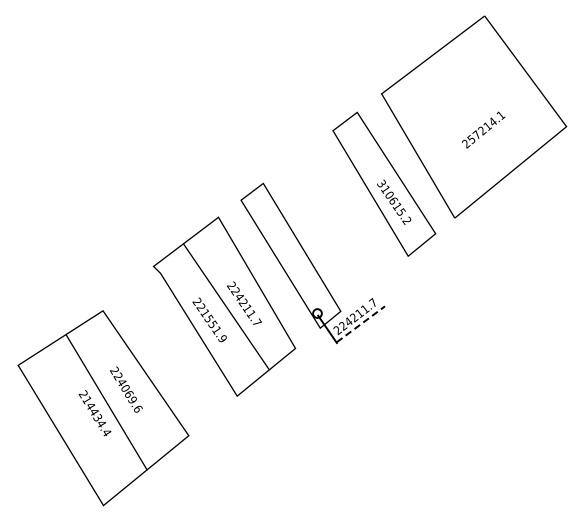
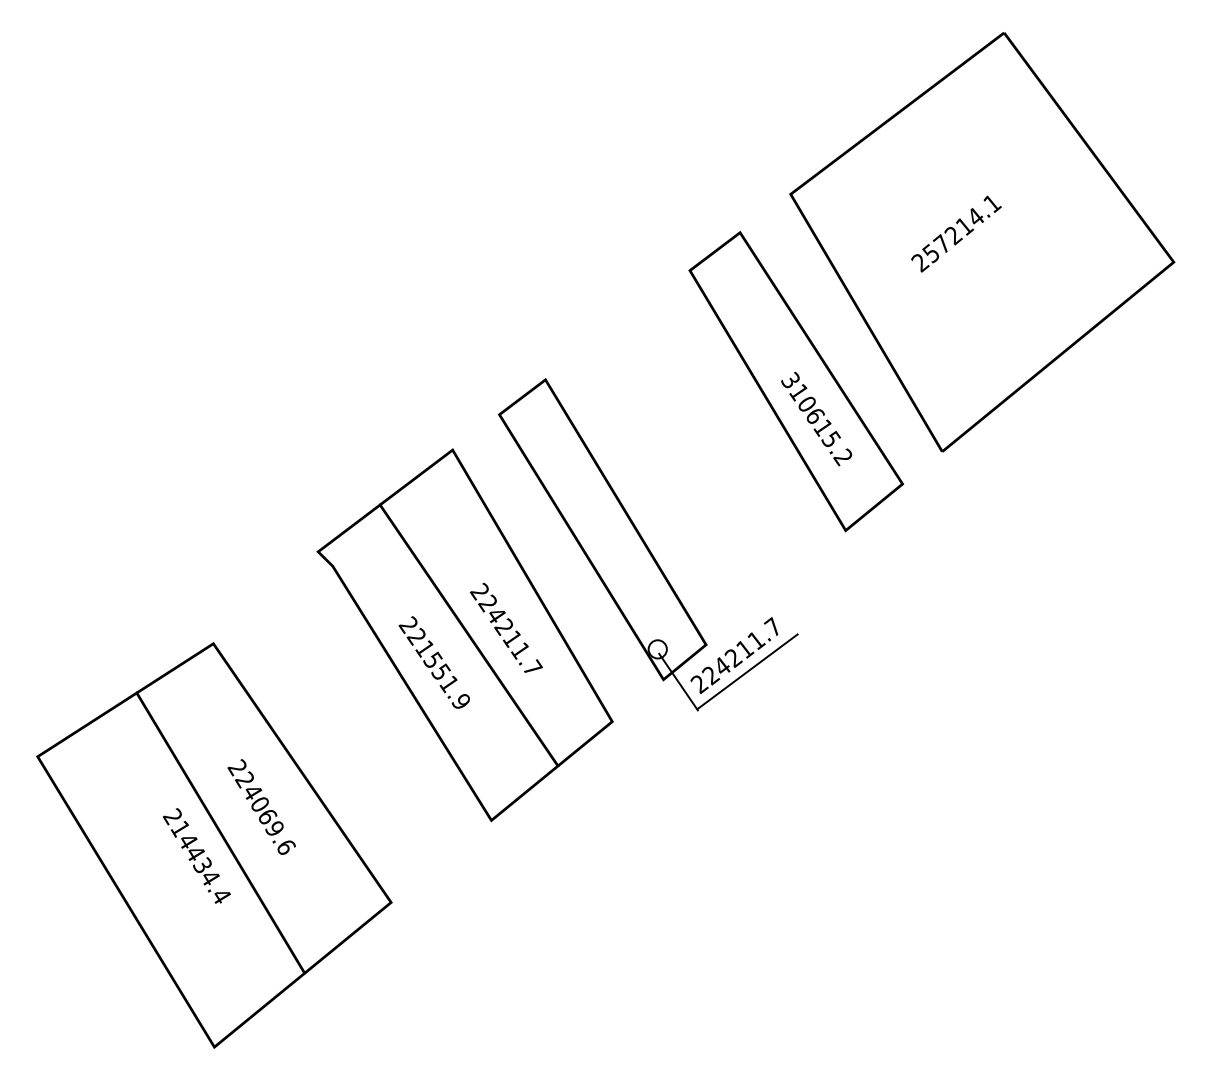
text: (483, 129) -> (956, 232), moved
line: (361, 324) -> (748, 672), dashed -> solid

